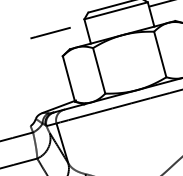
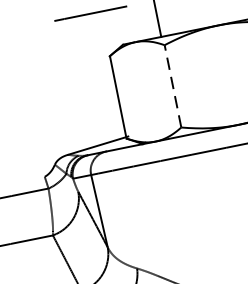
line: (99, 70) -> (173, 85), solid -> dashed

